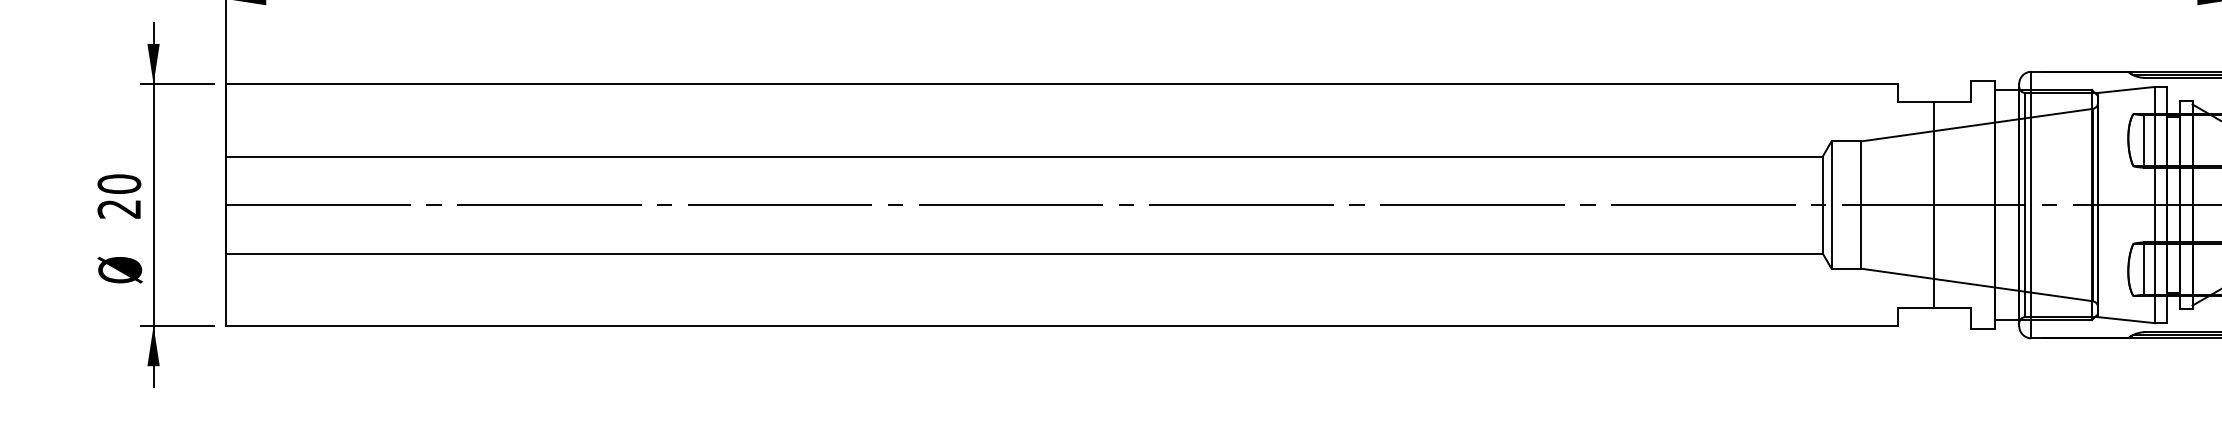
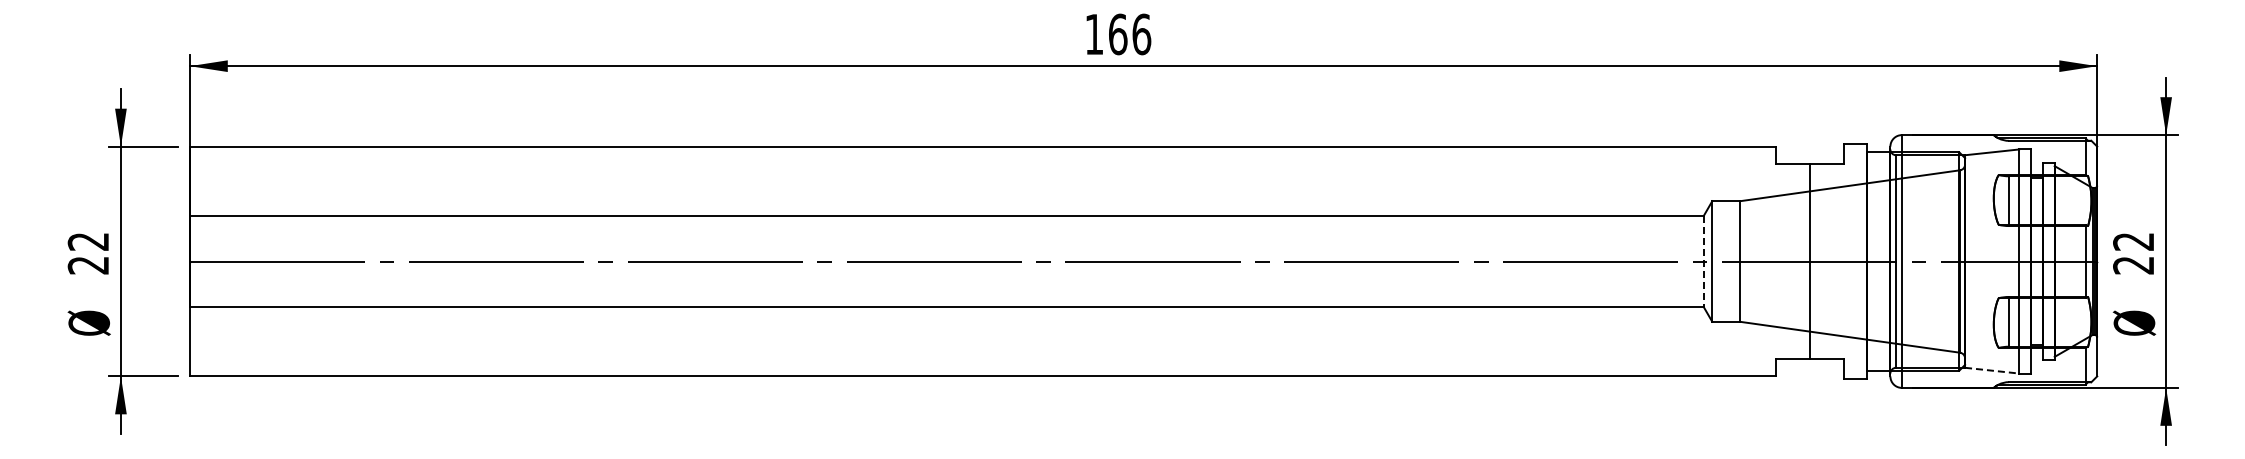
text: (119, 183) -> (88, 241), 20 -> 22
line: (1823, 205) -> (1704, 261), solid -> dashed
line: (2126, 319) -> (1992, 370), solid -> dashed

